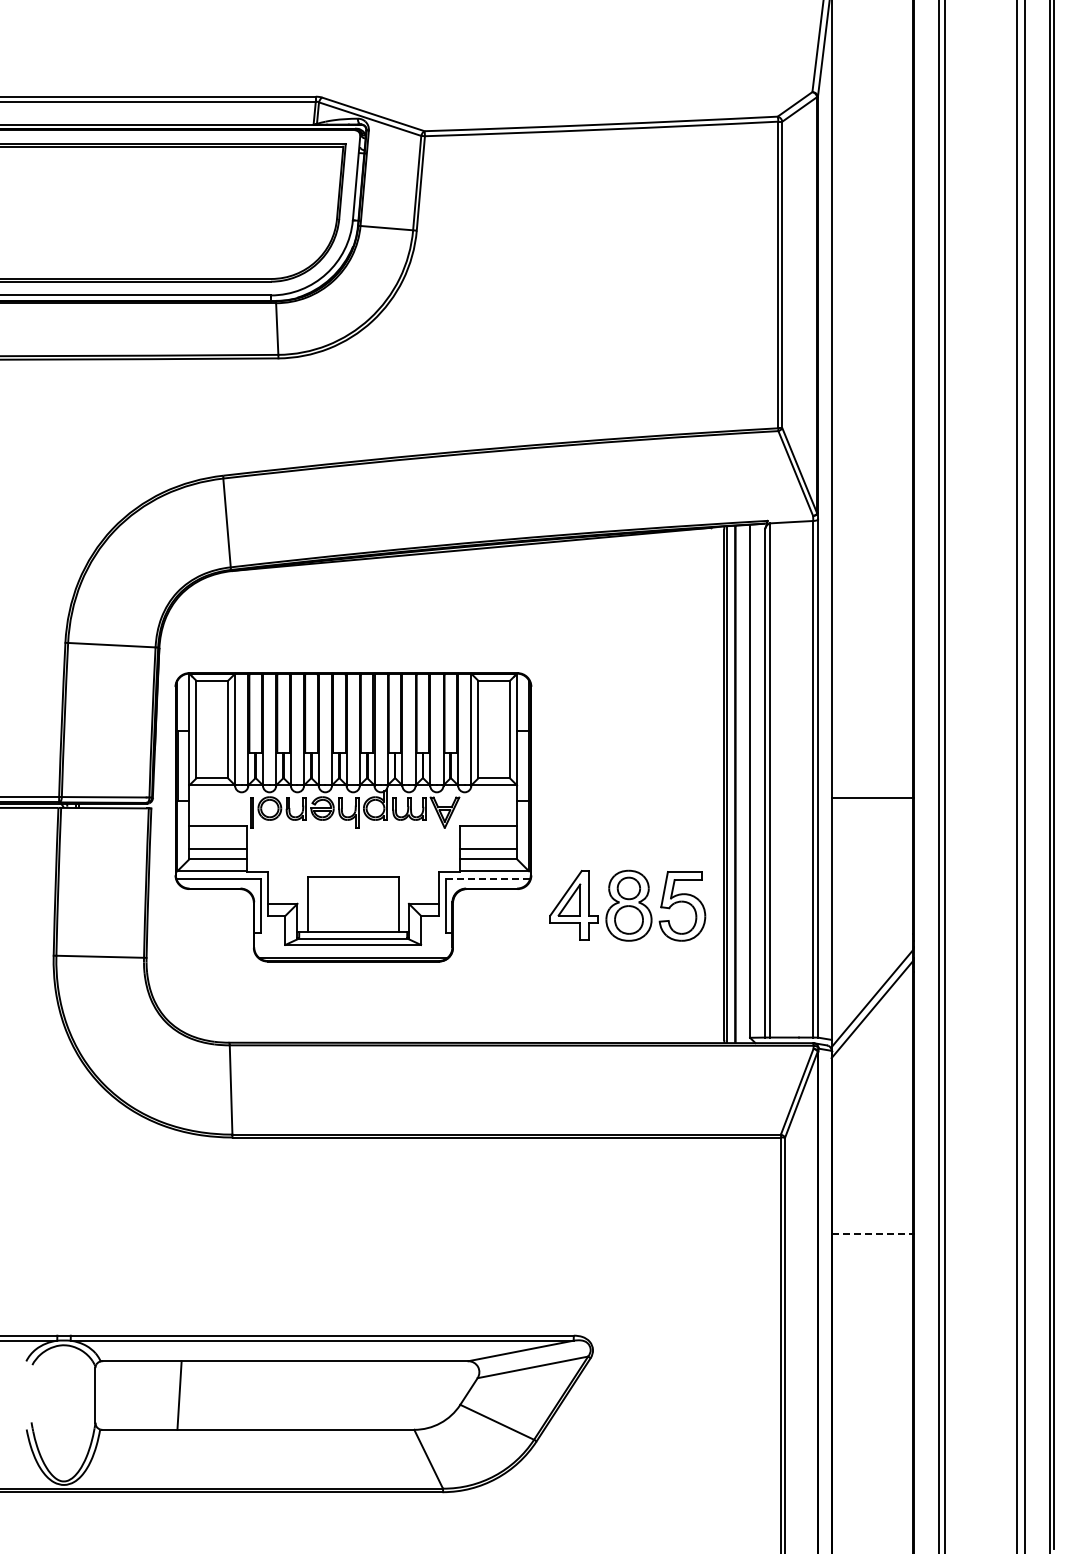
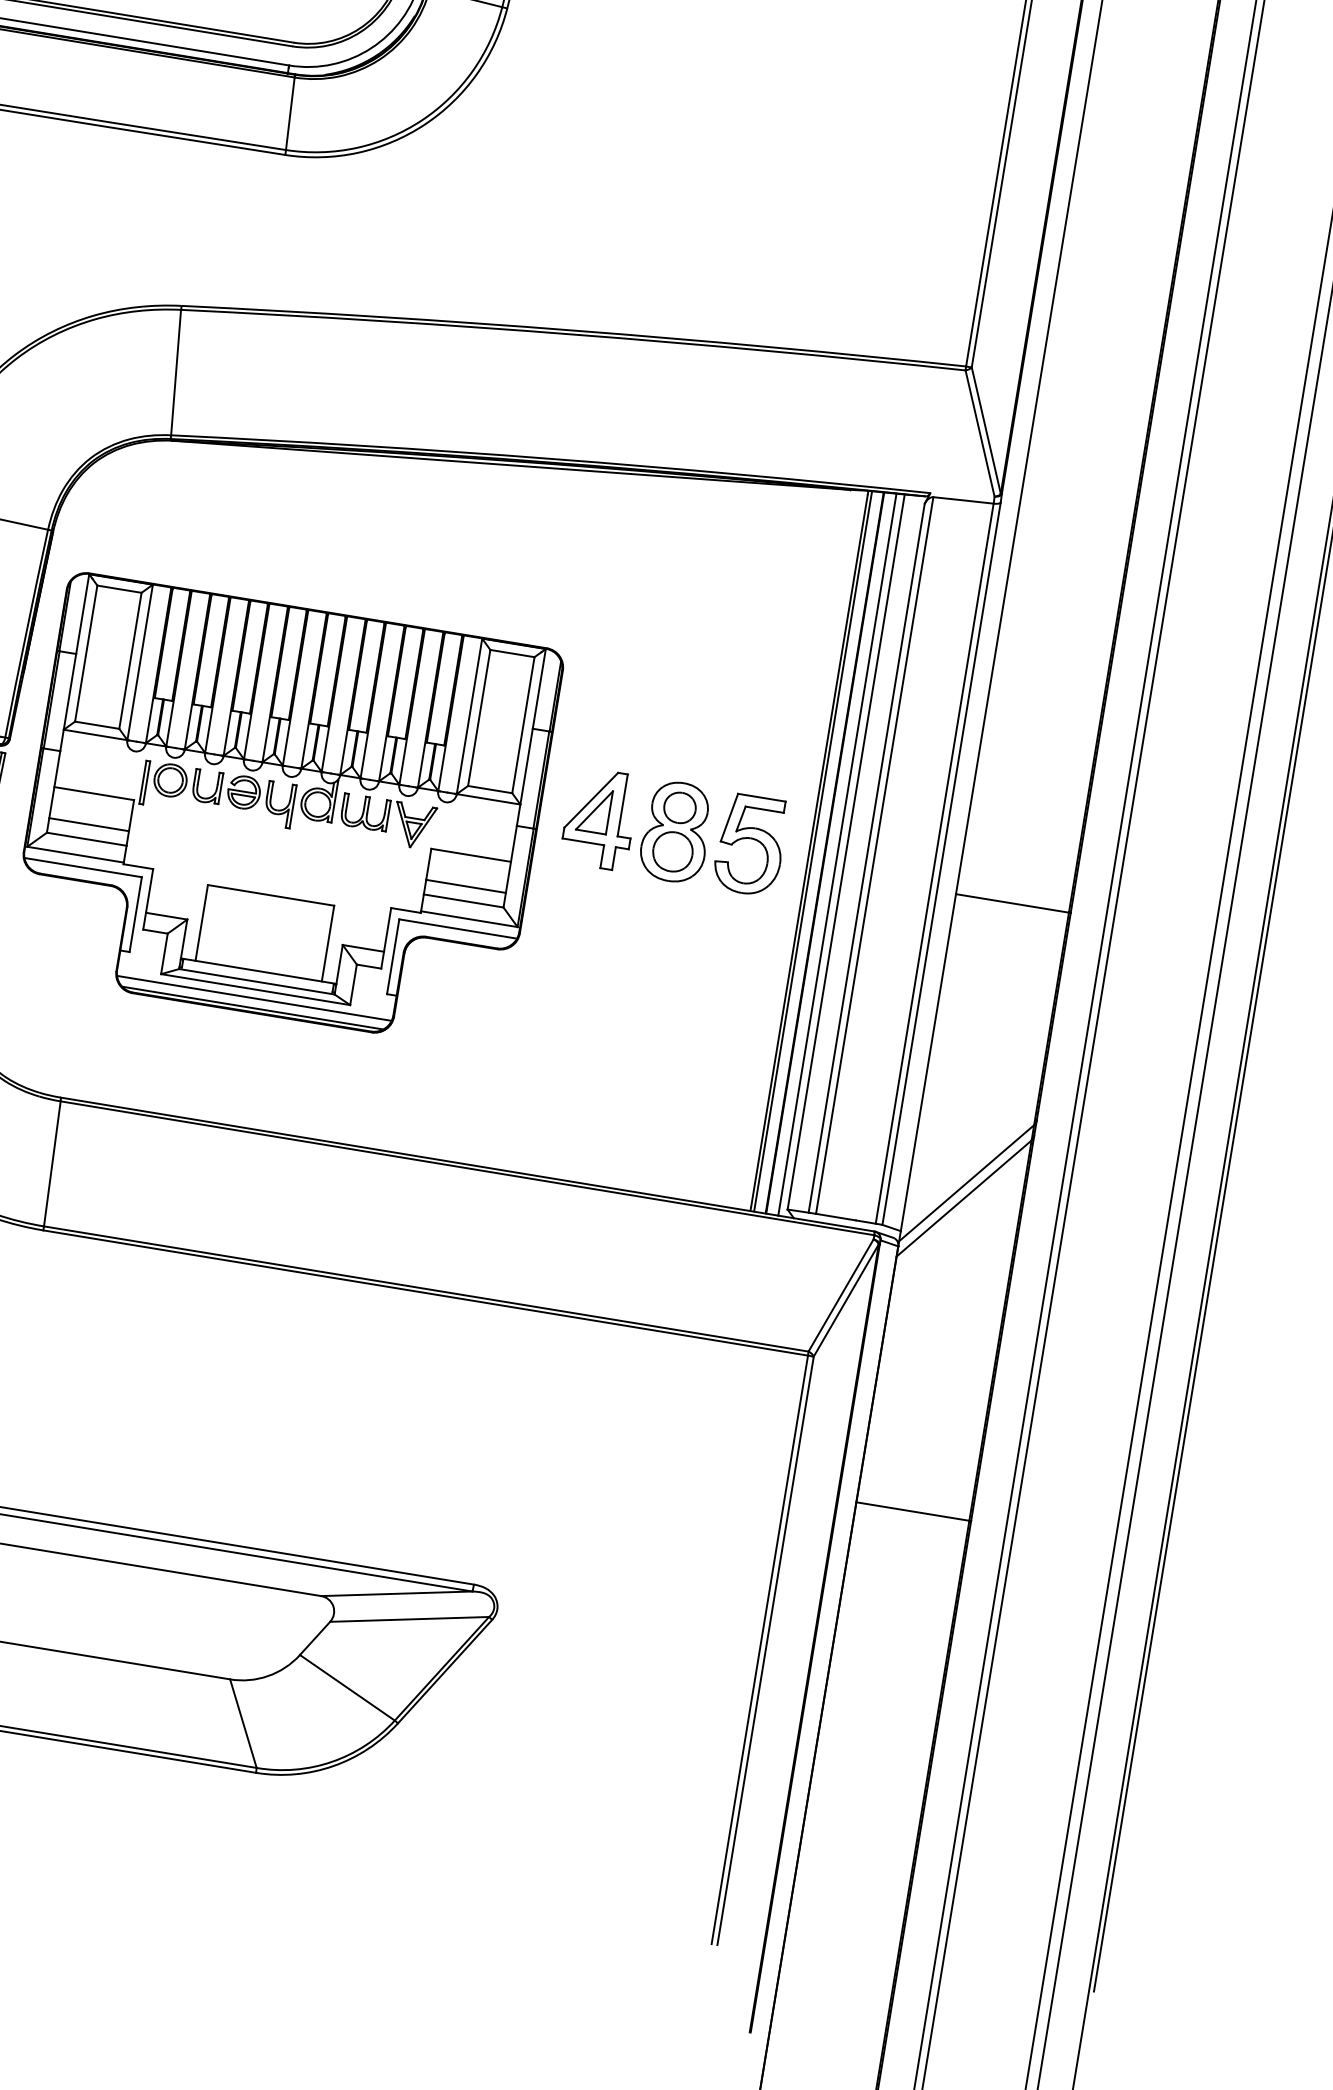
line: (744, 784) -> (837, 855), added
line: (487, 879) -> (457, 929), dashed -> solid
part: (627, 905) -> (674, 831), moved
line: (353, 951) -> (254, 998), added
line: (872, 1234) -> (913, 1511), dashed -> solid

